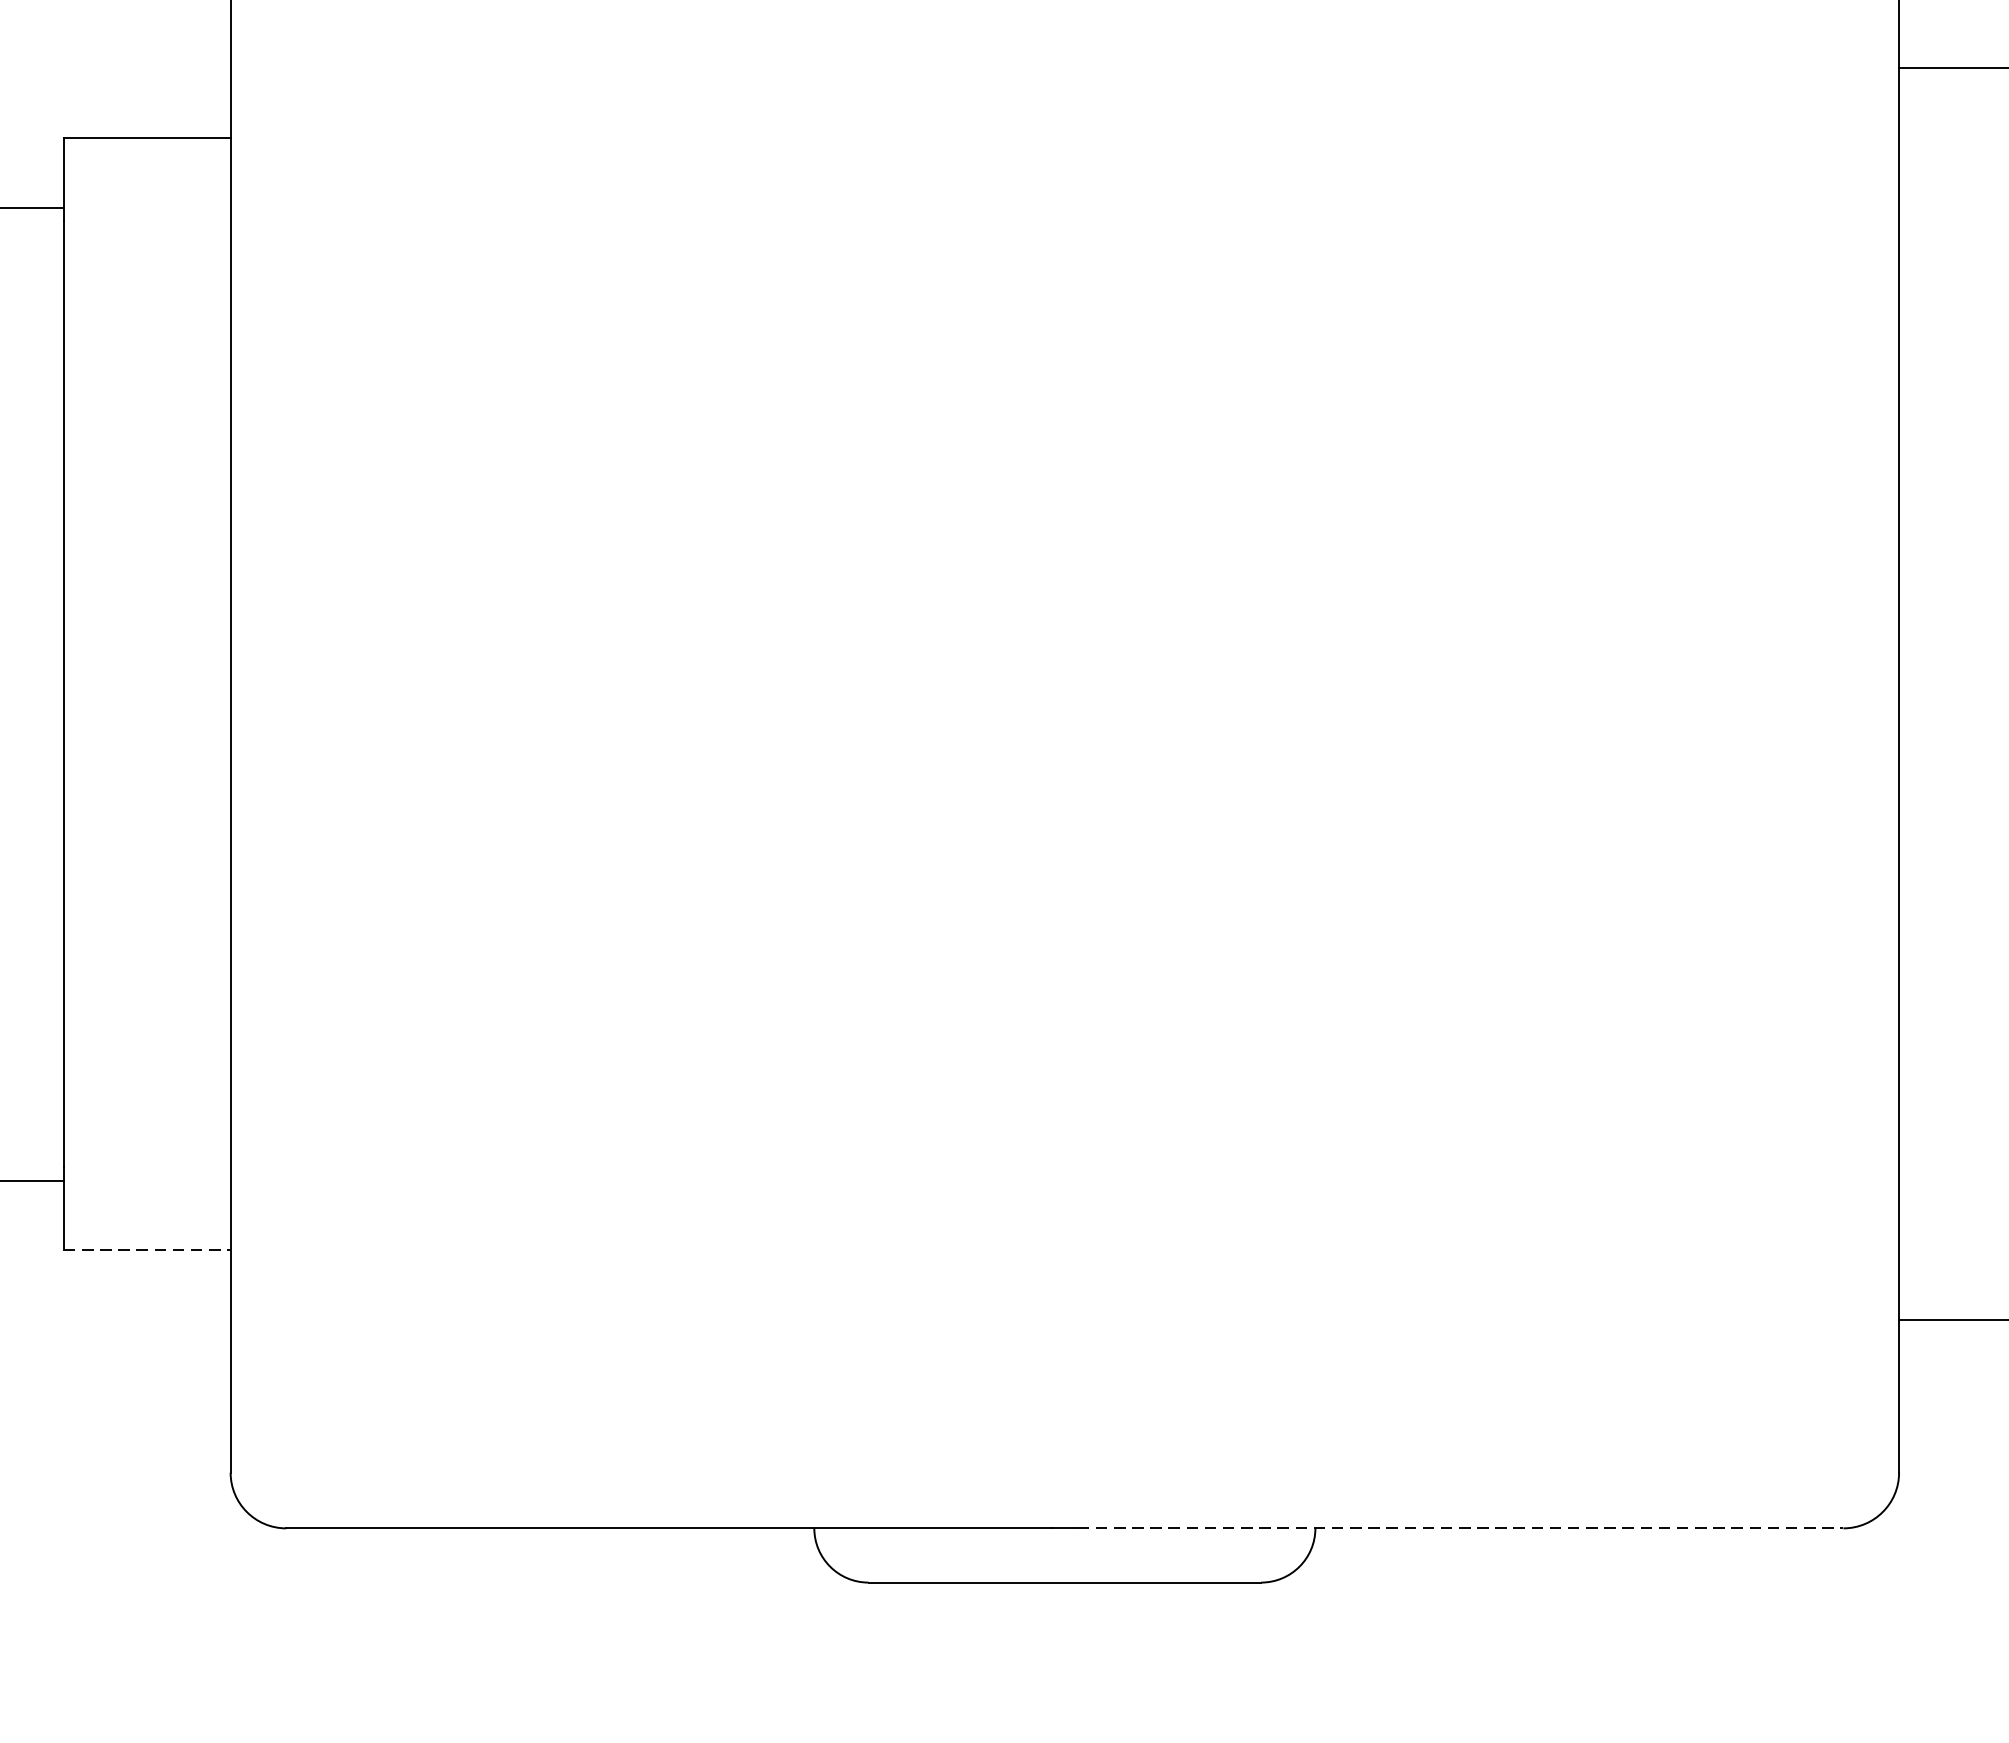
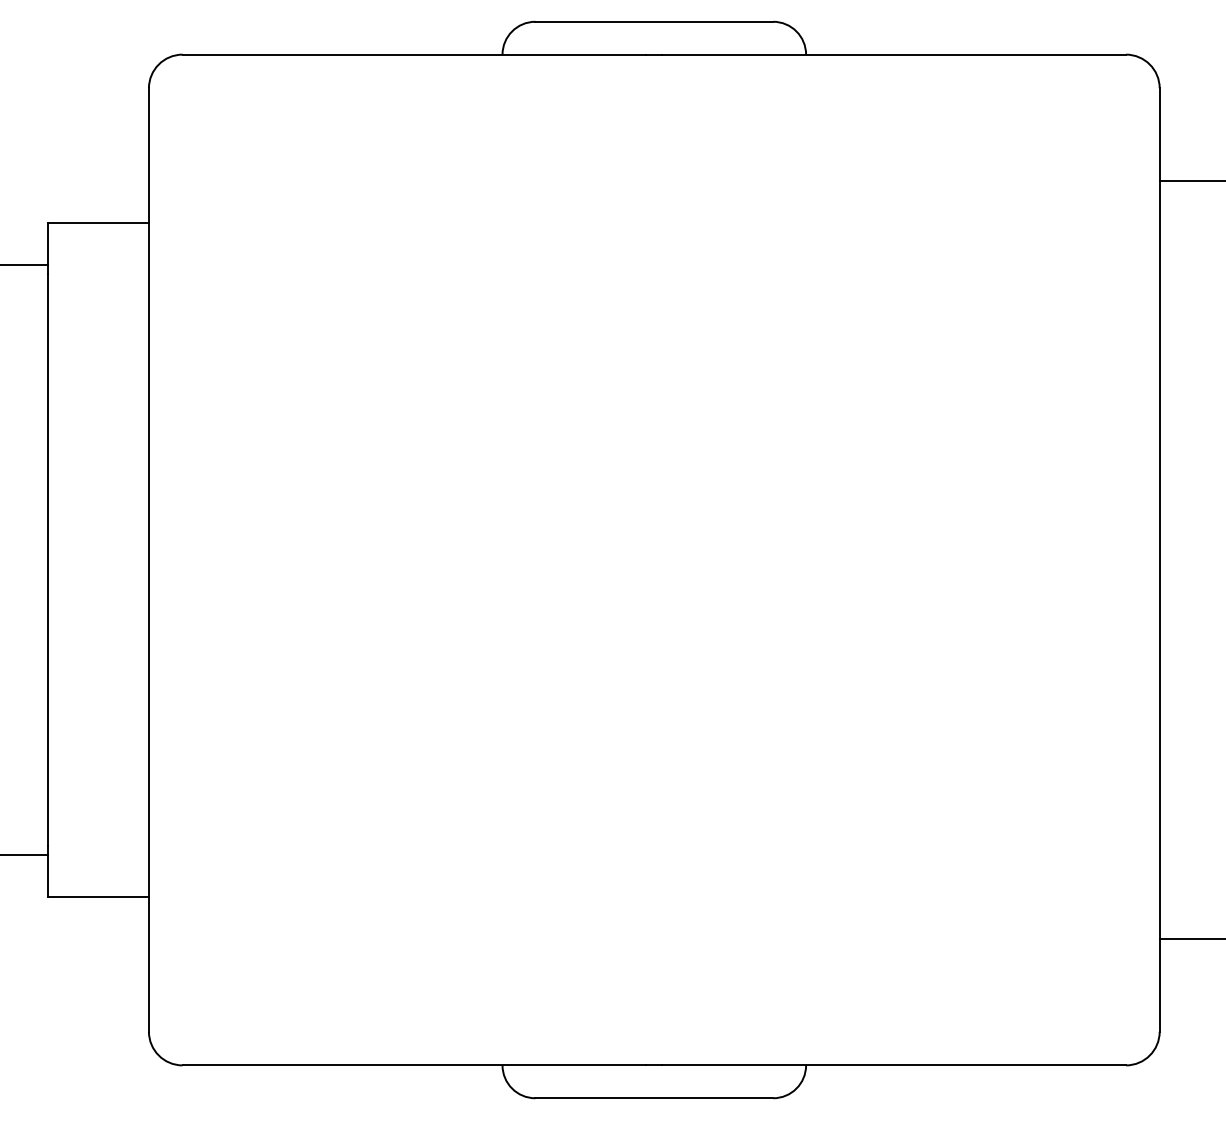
line: (147, 1249) -> (98, 896), dashed -> solid
line: (1461, 1528) -> (894, 1065), dashed -> solid

